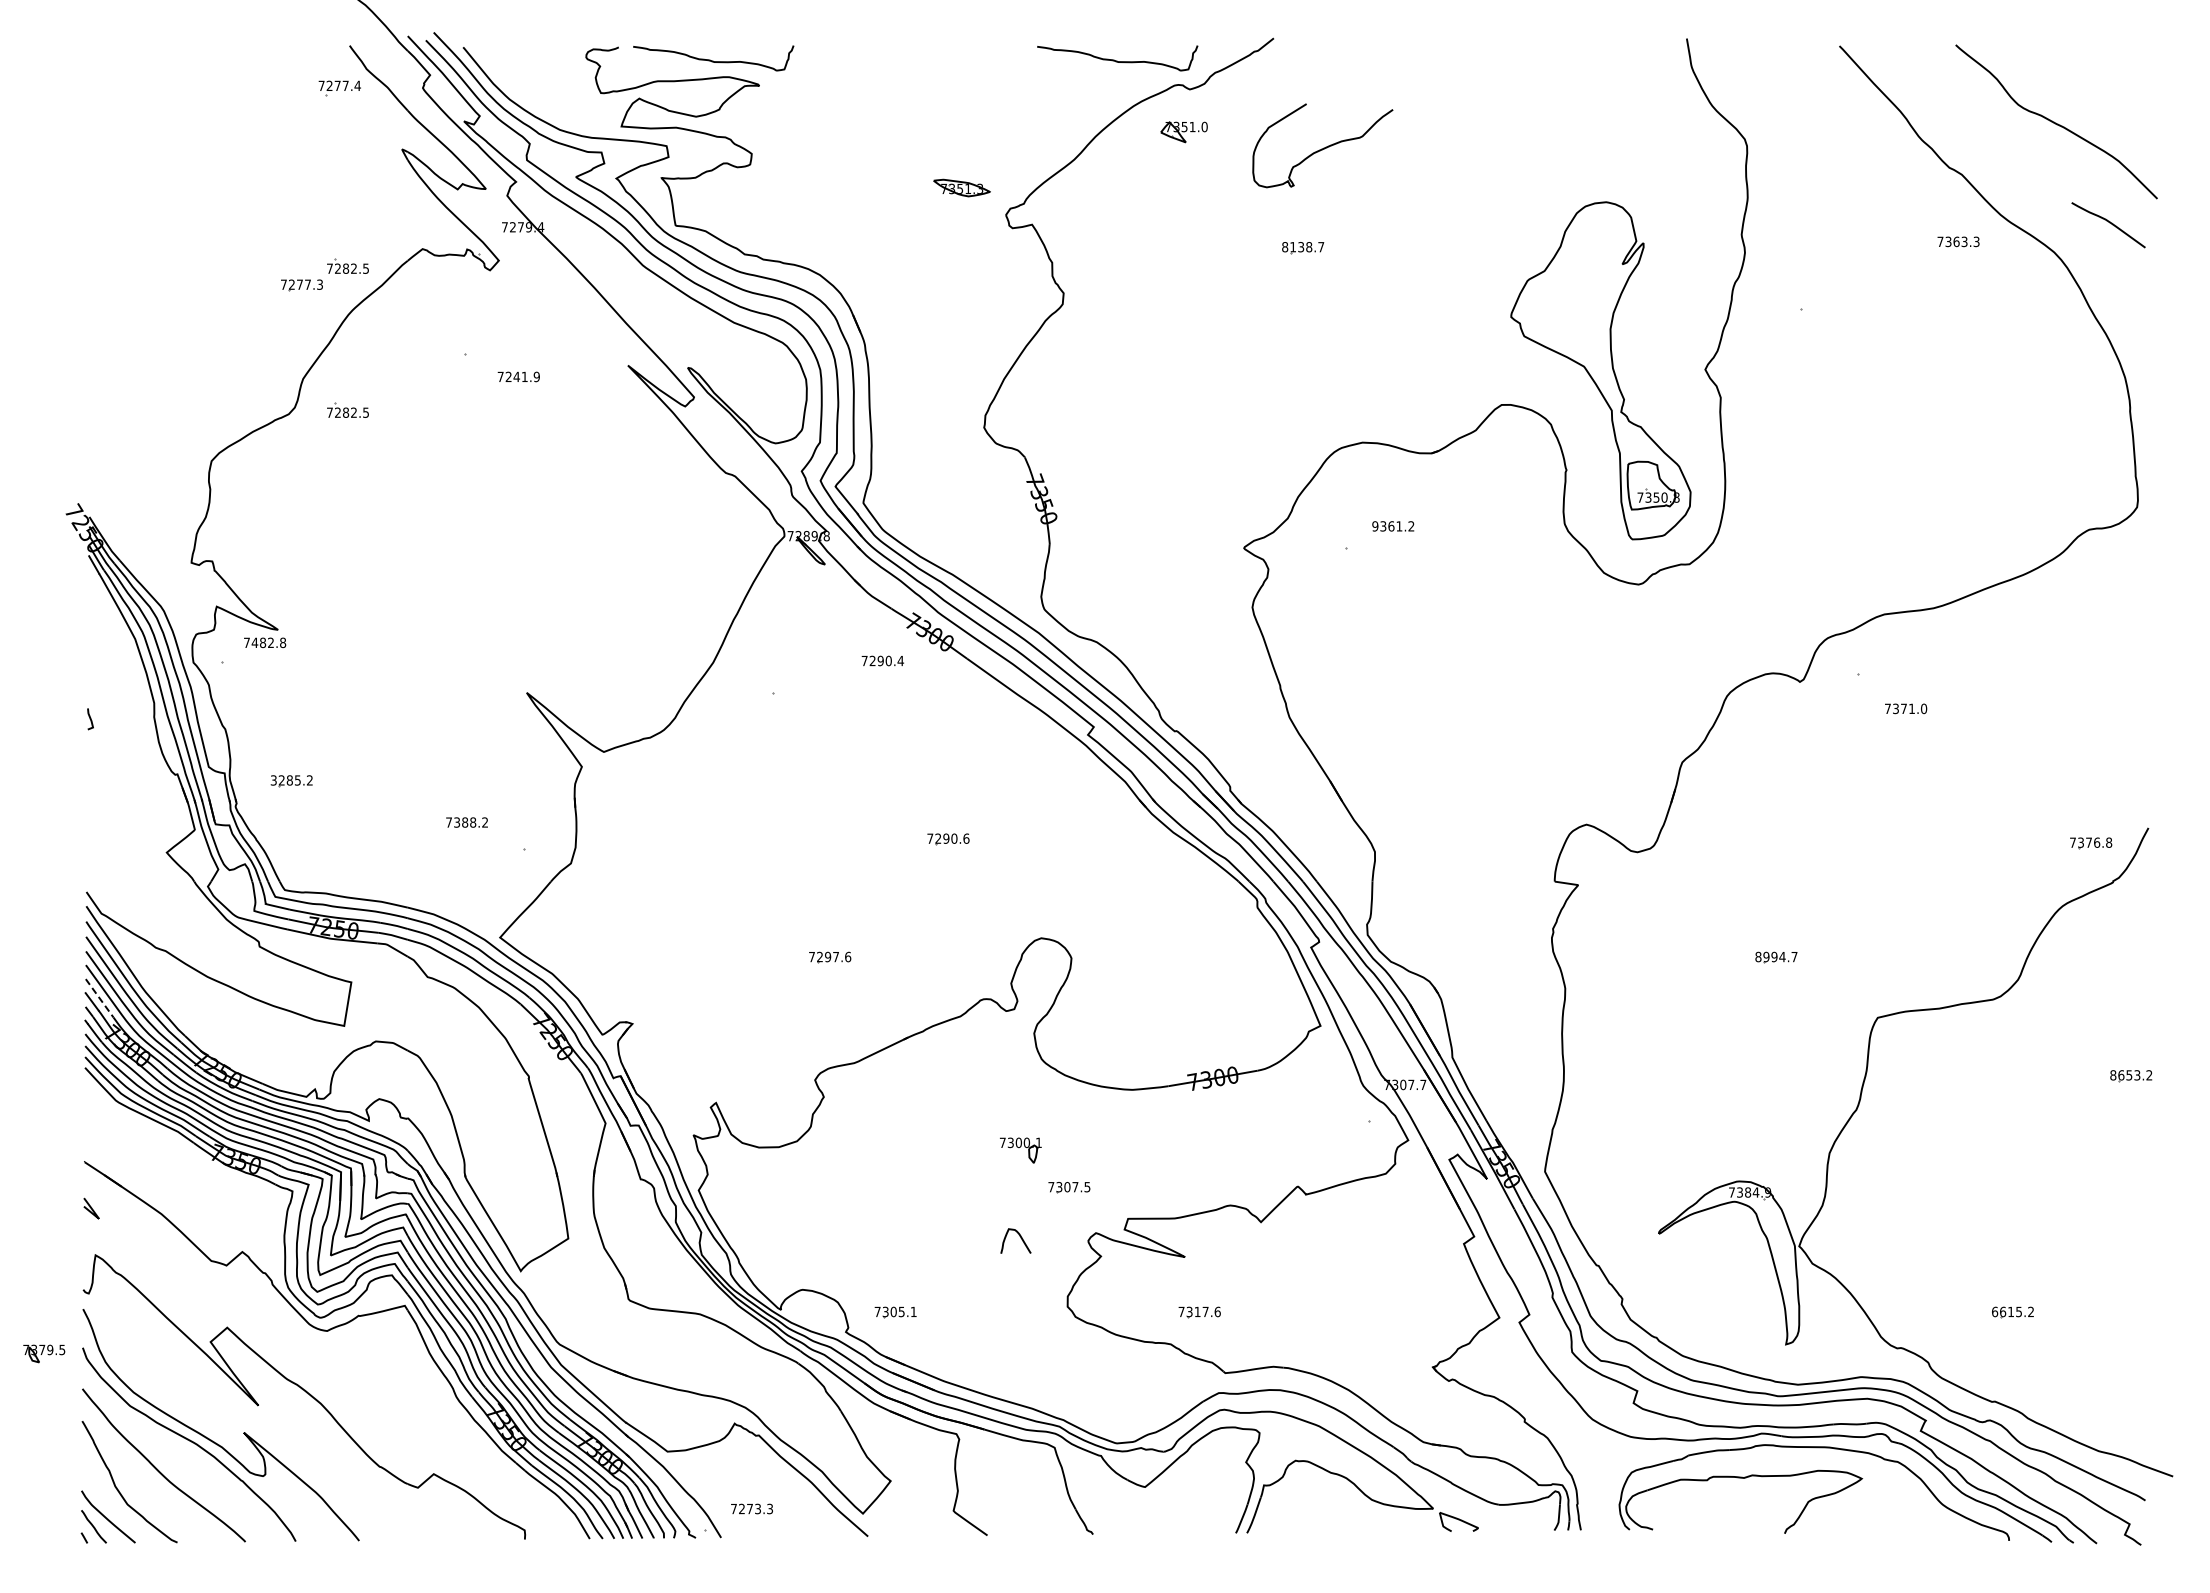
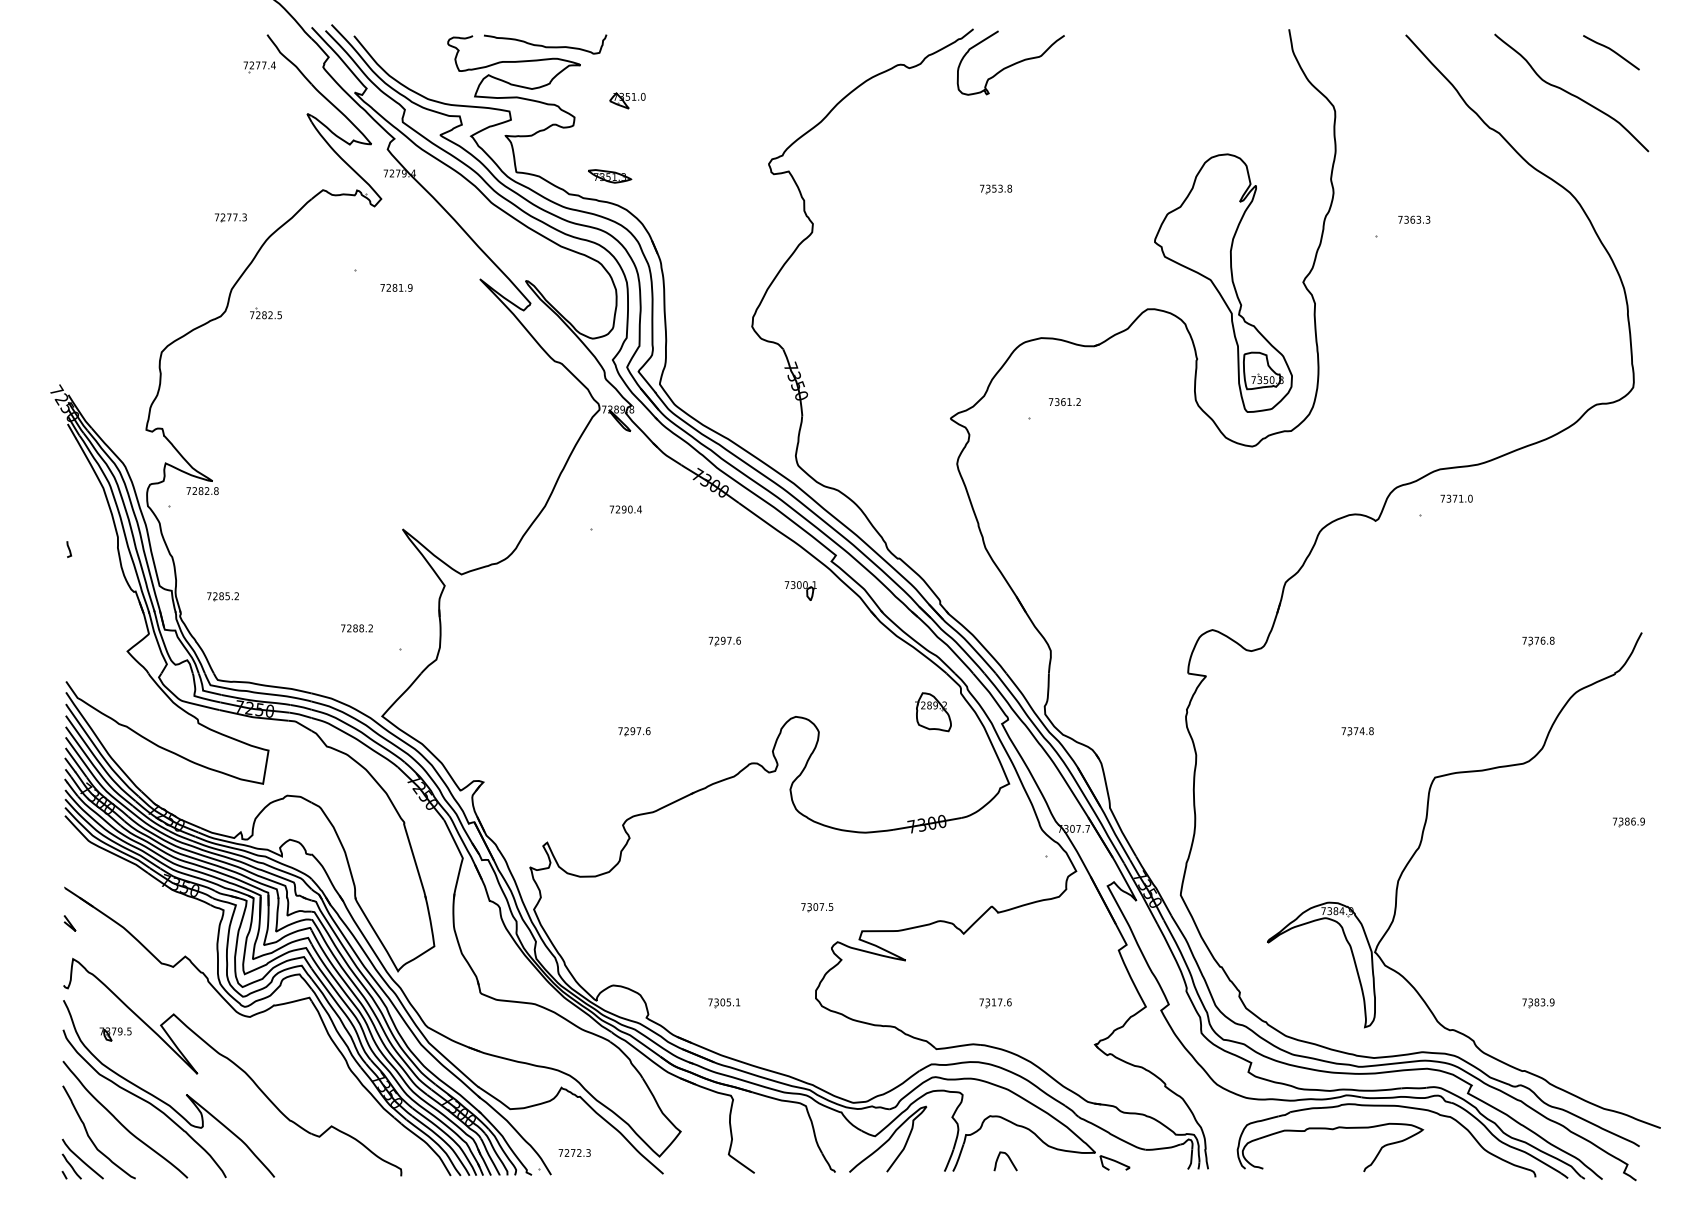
curve: (1117, 60) -> (854, 46), removed
part: (1183, 132) -> (627, 101), moved
curve: (1323, 147) -> (1011, 64), moved
part: (961, 187) -> (609, 175), moved
curve: (2109, 223) -> (1612, 51), moved
text: (1958, 241) -> (1414, 219), moved
text: (1303, 247) -> (996, 188), 8138.7 -> 7353.8
part: (347, 265) -> (265, 202), removed
text: (516, 376) -> (394, 287), 7241.9 -> 7281.9
text: (1375, 526) -> (1051, 402), 9361.2 -> 7361.2
text: (254, 642) -> (194, 490), 7482.8 -> 7282.8
text: (882, 660) -> (625, 509), moved
text: (1906, 708) -> (1457, 498), moved
text: (273, 780) -> (209, 596), 3285.2 -> 7285.2
text: (457, 822) -> (349, 628), 7388.2 -> 7288.2
text: (954, 838) -> (729, 640), 7290.6 -> 7297.6
part: (2091, 843) -> (1538, 641), moved
part: (1221, 932) -> (933, 712), added
text: (1776, 956) -> (1357, 730), 8994.7 -> 7374.8
line: (99, 997) -> (76, 762), dashed -> solid
text: (2131, 1075) -> (1628, 821), 8653.2 -> 7386.9
part: (1020, 1150) -> (800, 590), moved
curve: (1020, 1238) -> (1009, 1159), moved
text: (2013, 1311) -> (1538, 1002), 6615.2 -> 7383.9
part: (895, 1312) -> (724, 1002), moved
part: (1199, 1312) -> (995, 1002), moved
part: (44, 1353) -> (115, 1034), moved
curve: (1162, 1490) -> (888, 1138), added
text: (757, 1509) -> (578, 1153), 7273.3 -> 7272.3

